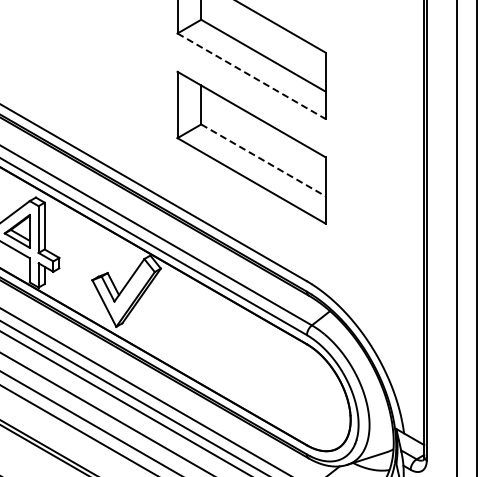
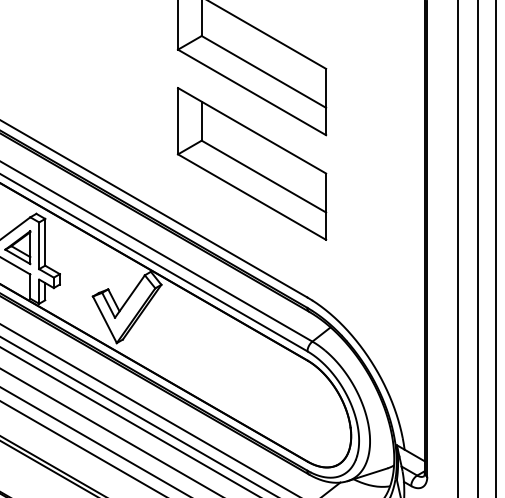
line: (251, 76) -> (252, 92), dashed -> solid
line: (262, 160) -> (263, 176), dashed -> solid

